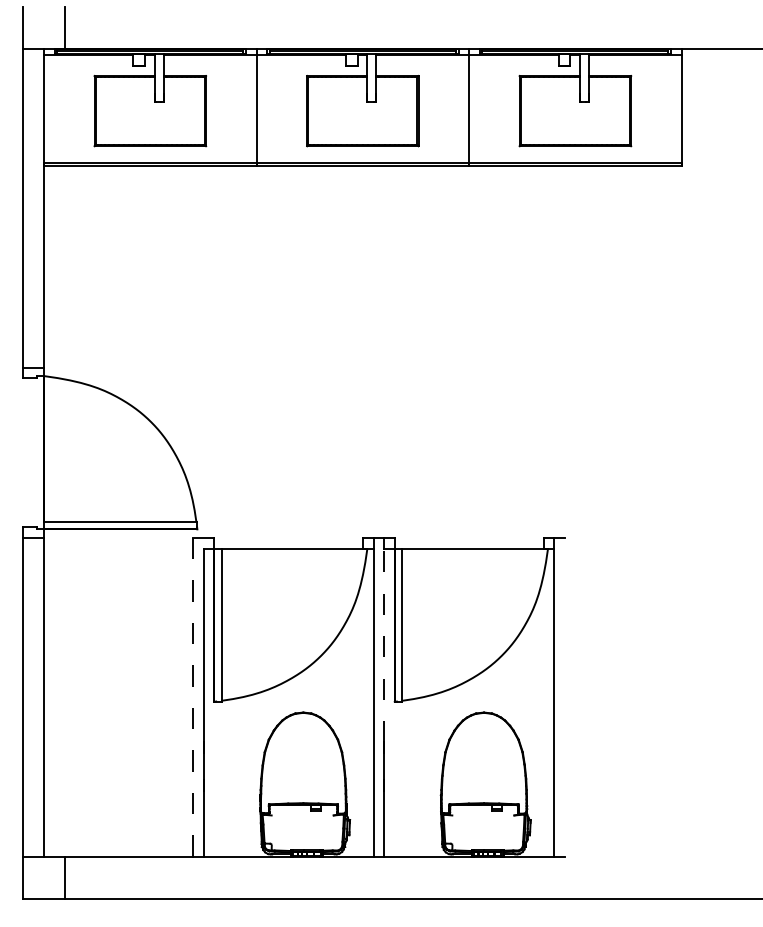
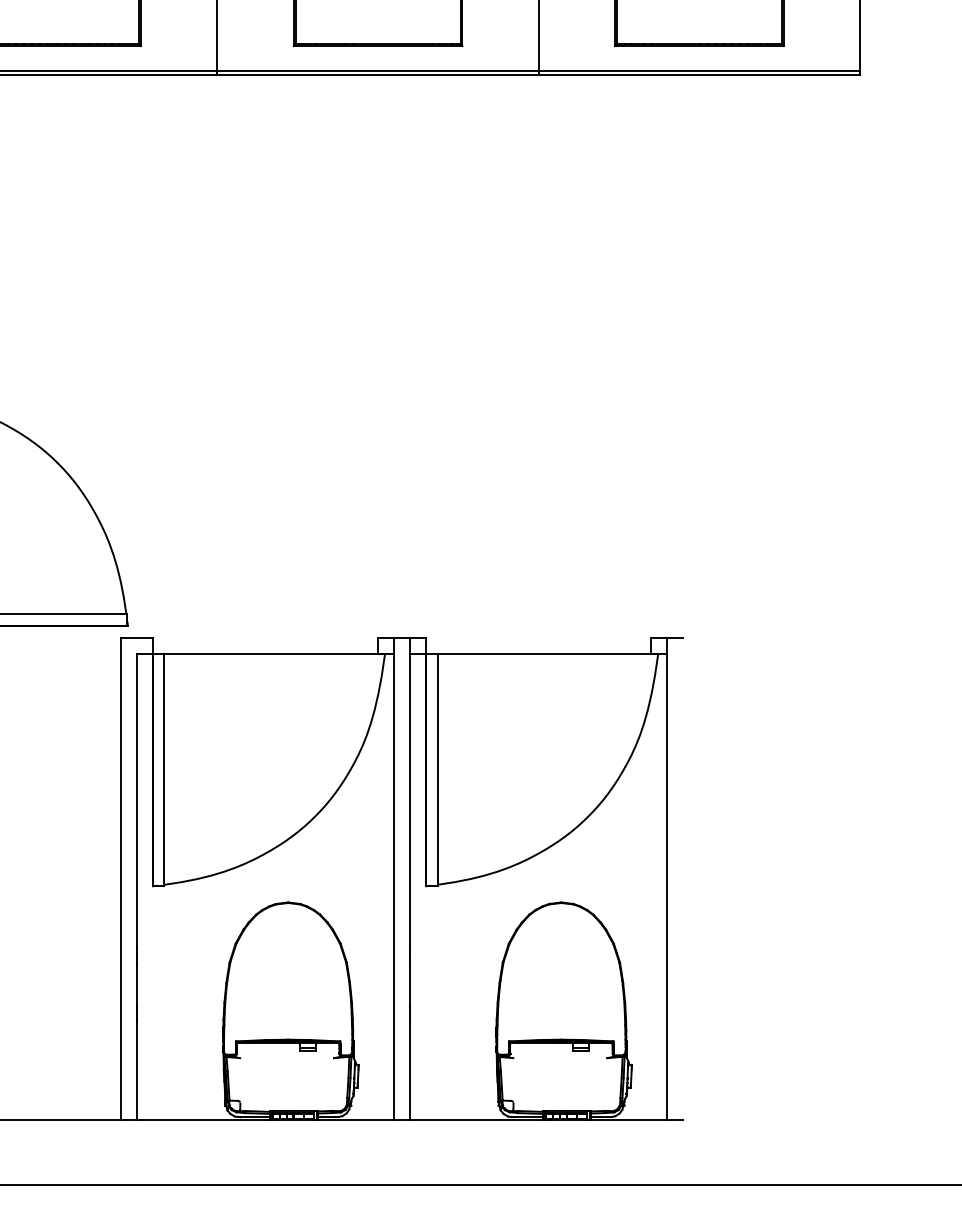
line: (384, 645) -> (410, 801), dashed -> solid
line: (192, 696) -> (120, 878), dashed -> solid

